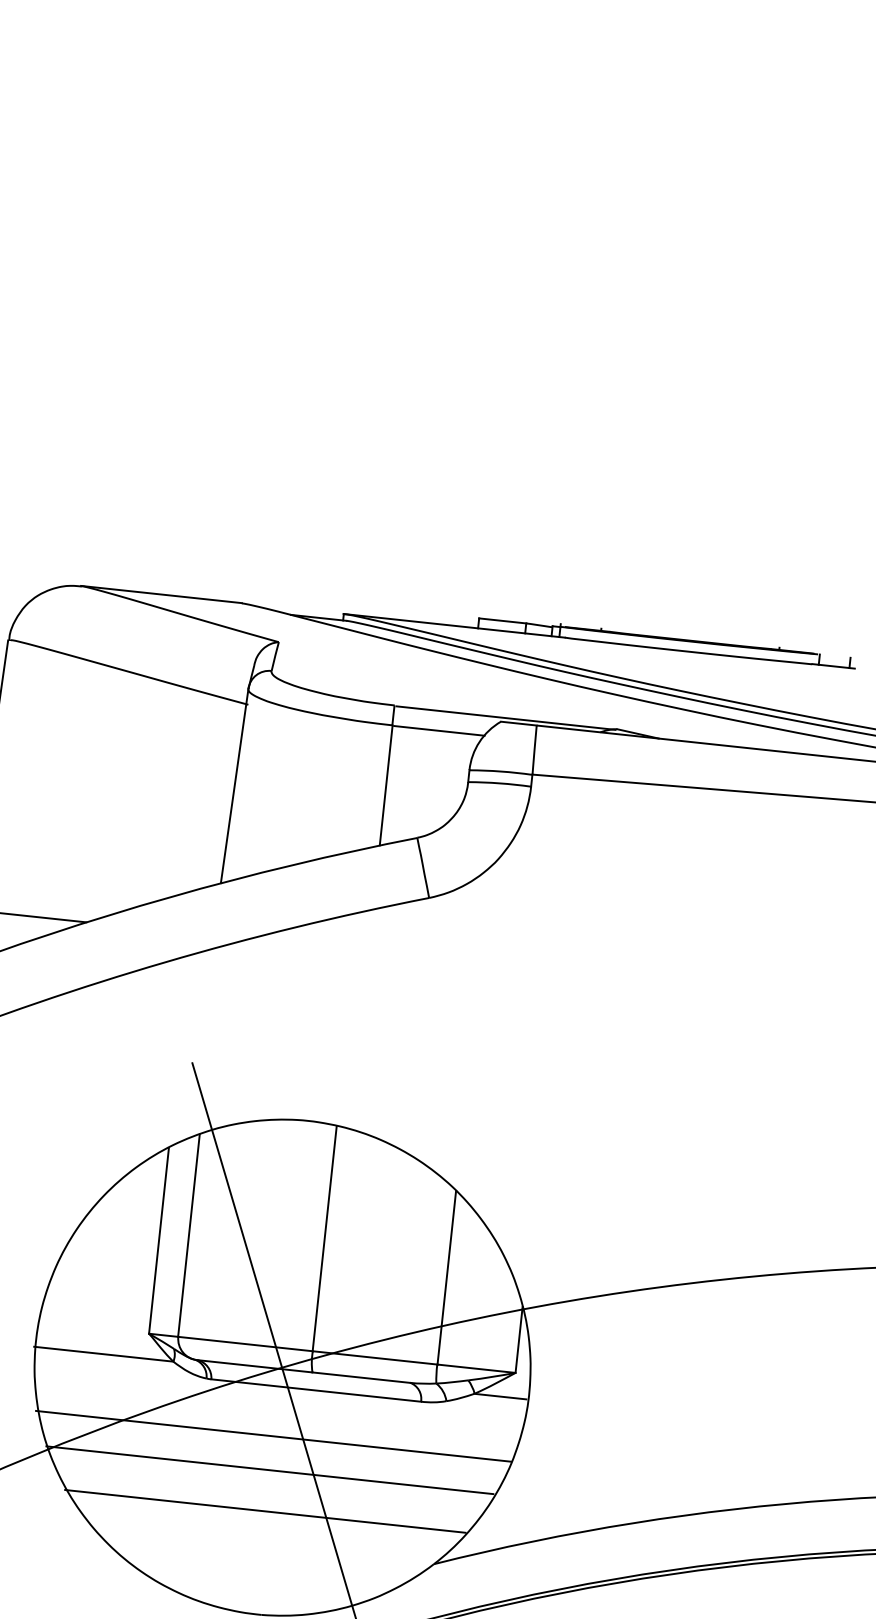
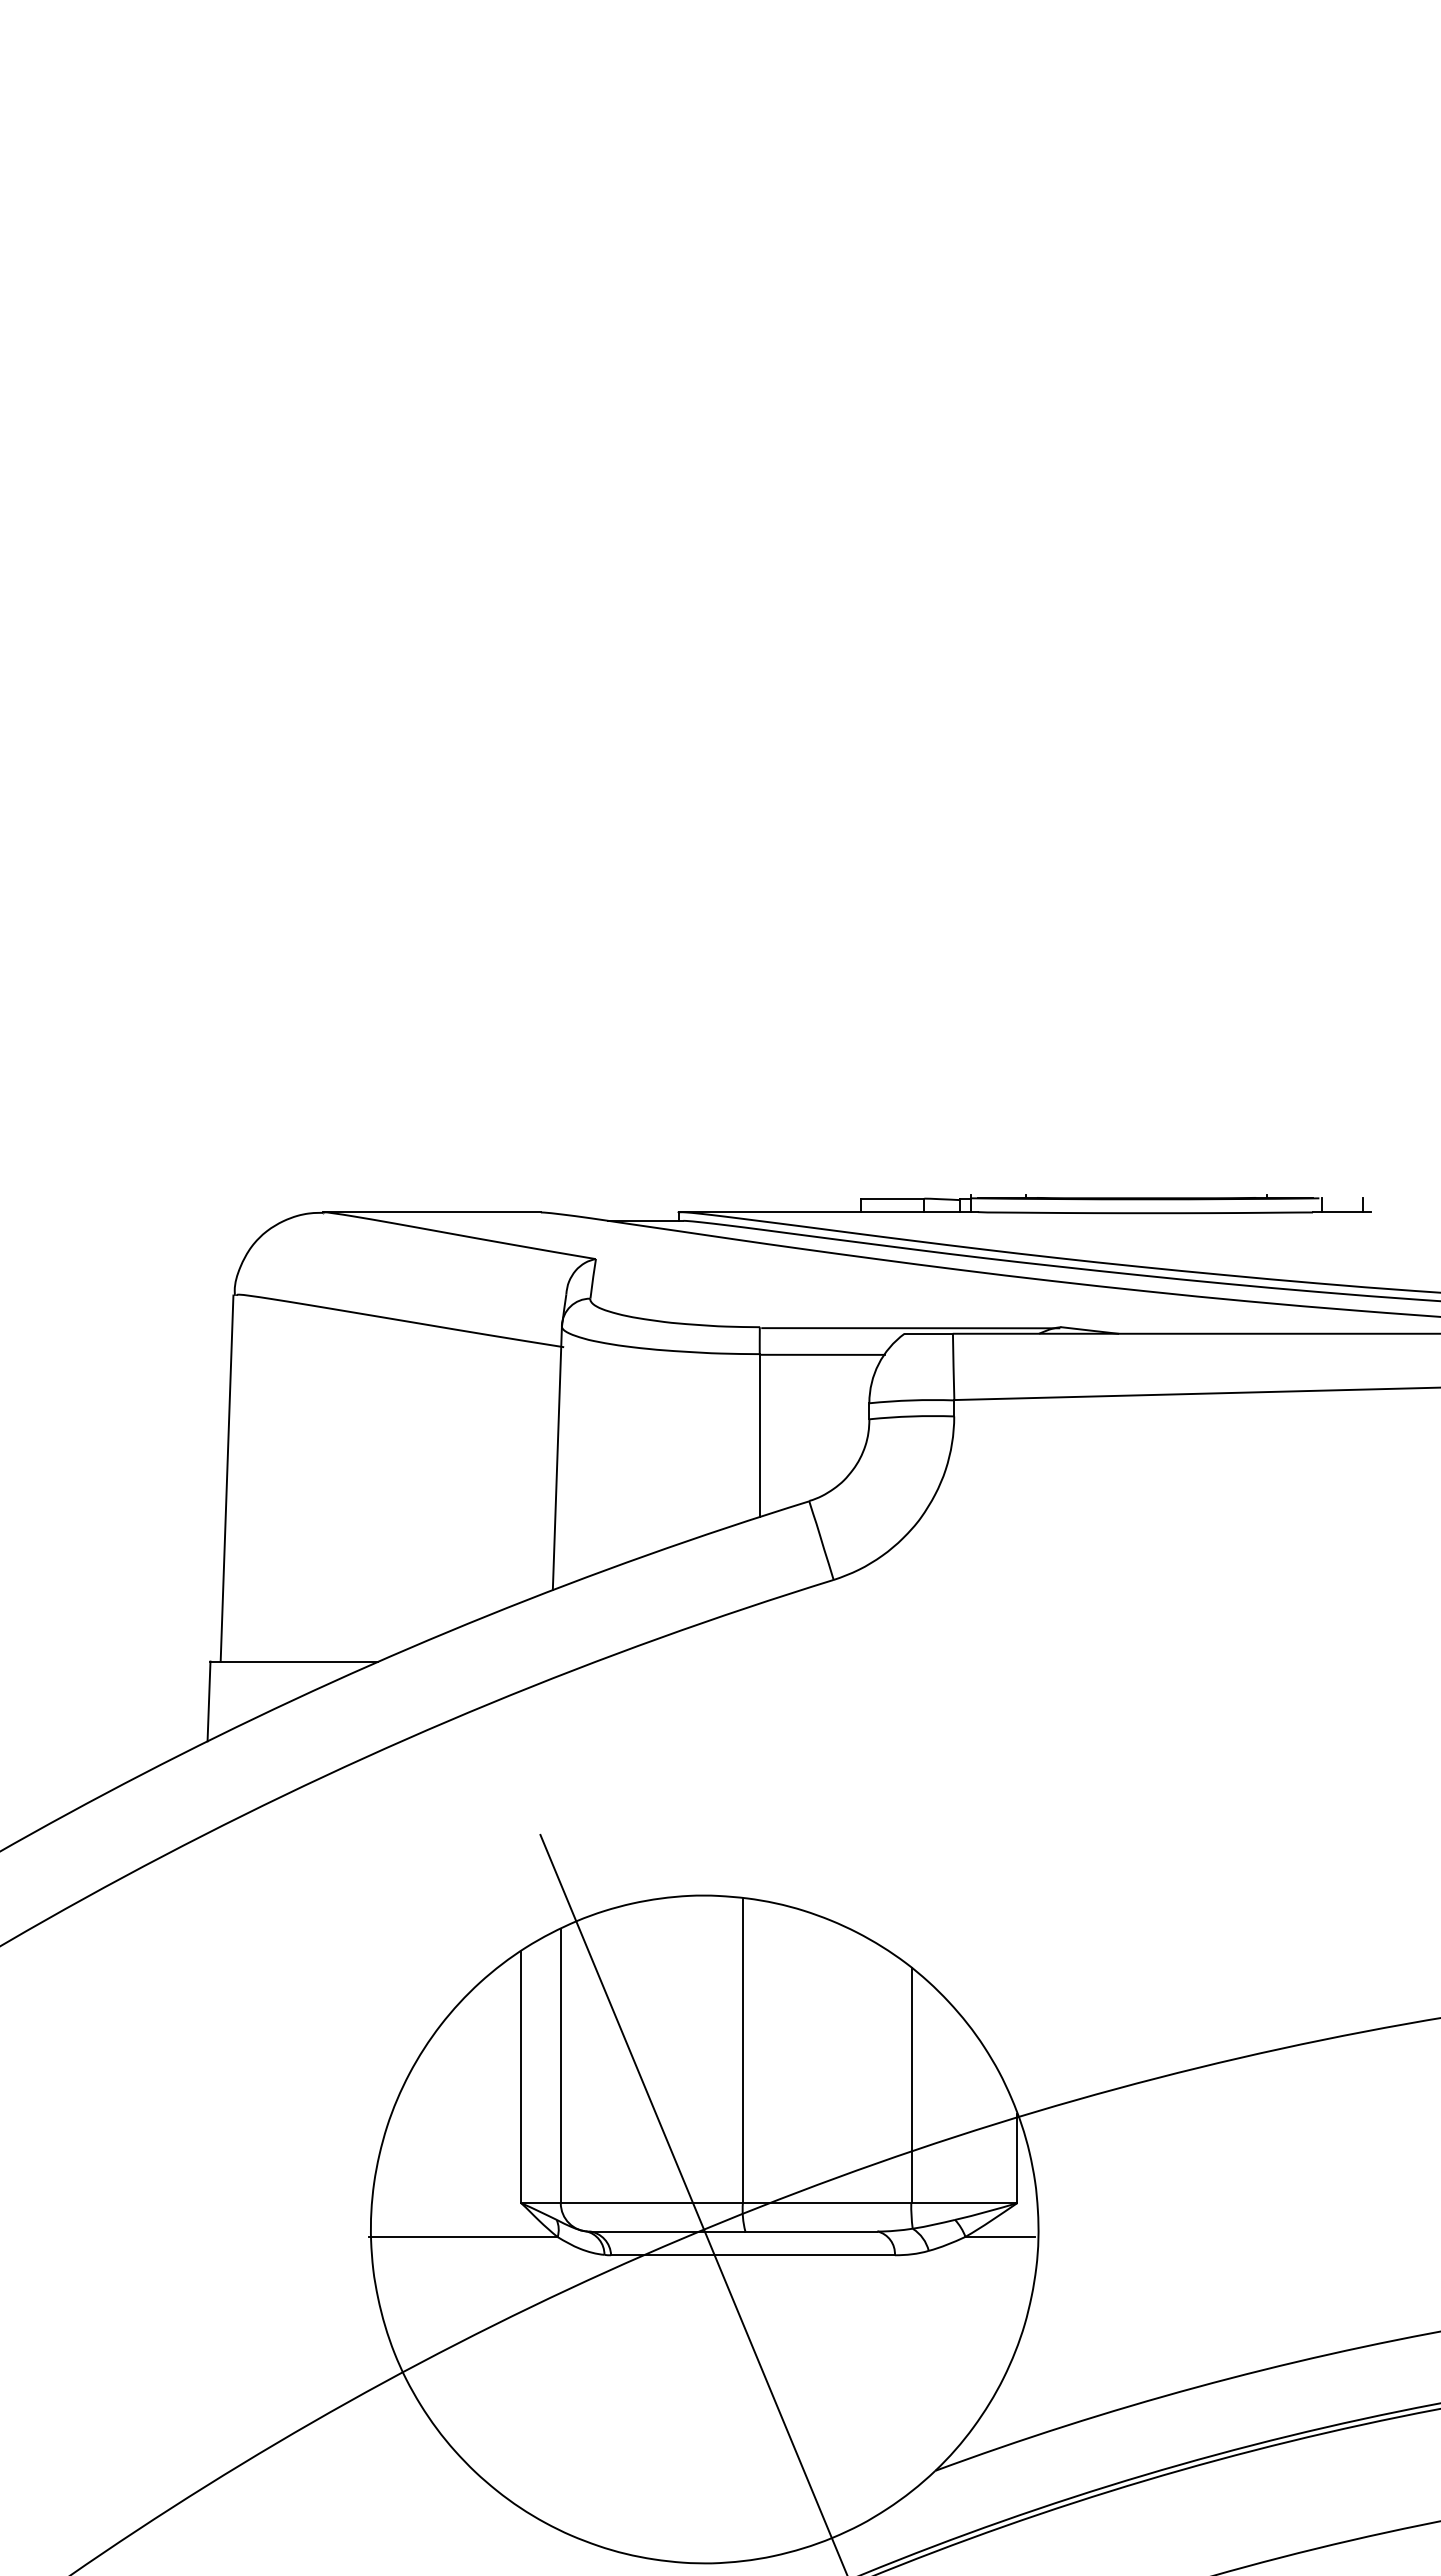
line: (272, 1436) -> (701, 2322), removed
line: (269, 1470) -> (701, 2368), removed
line: (265, 1511) -> (702, 2424), removed

